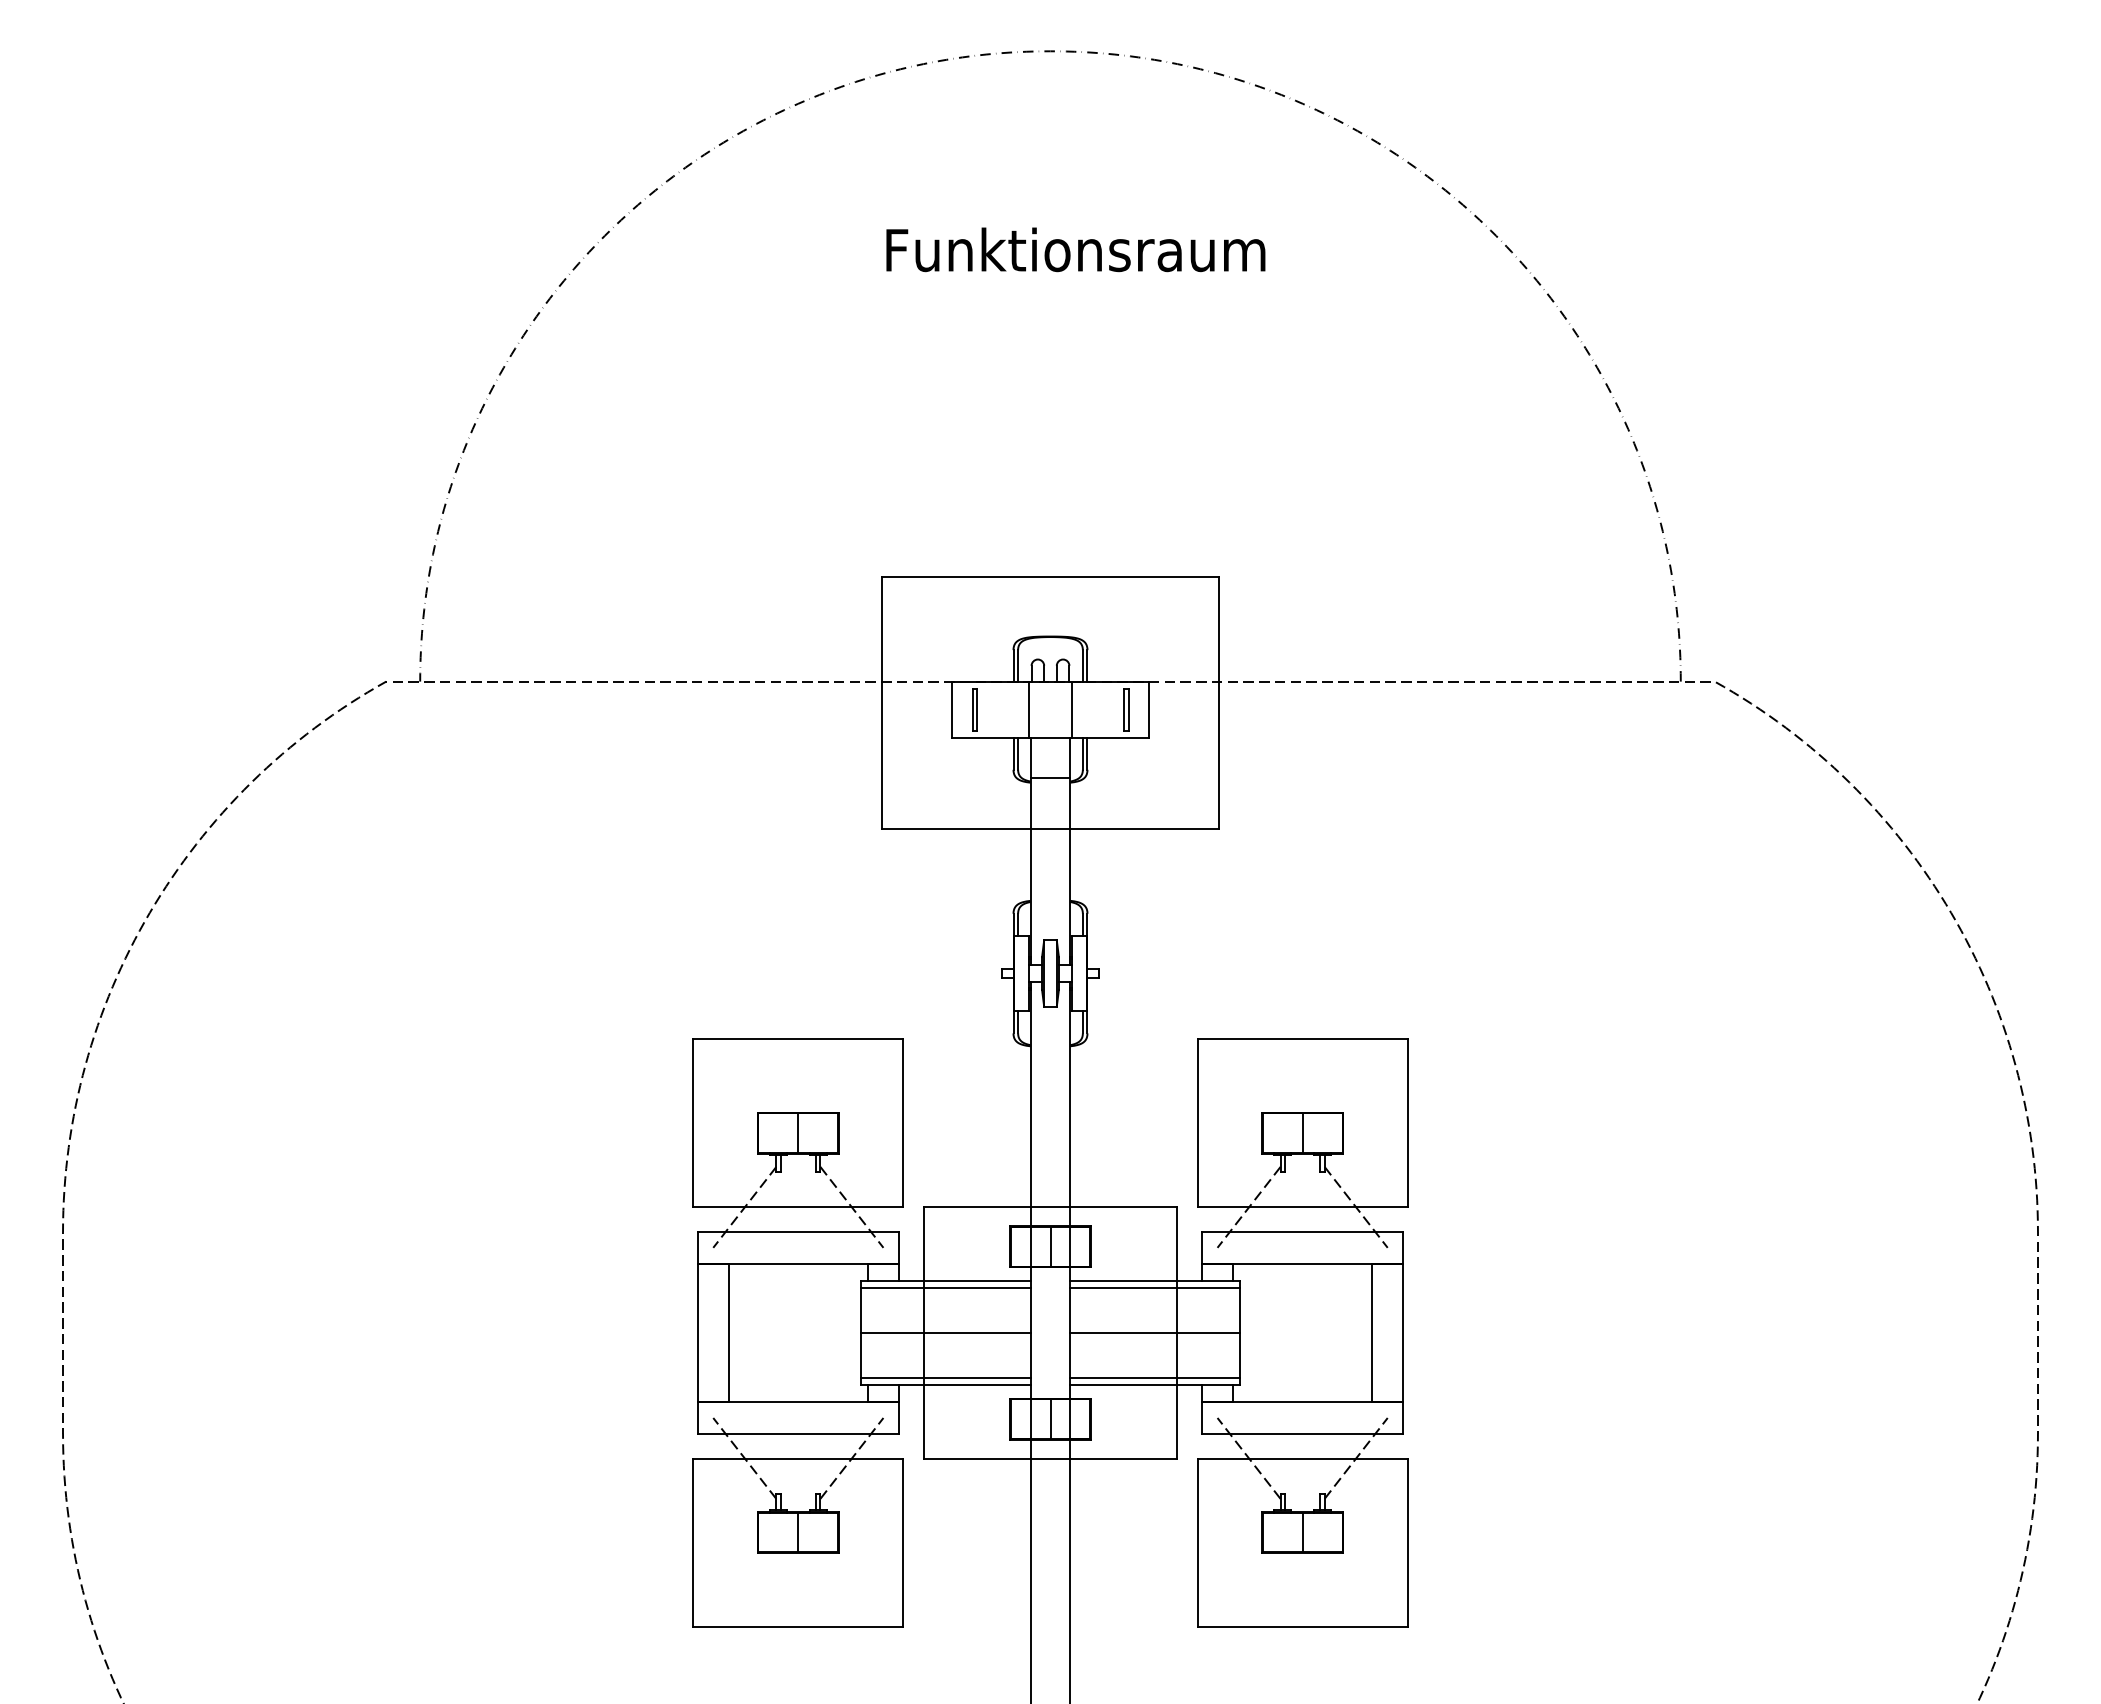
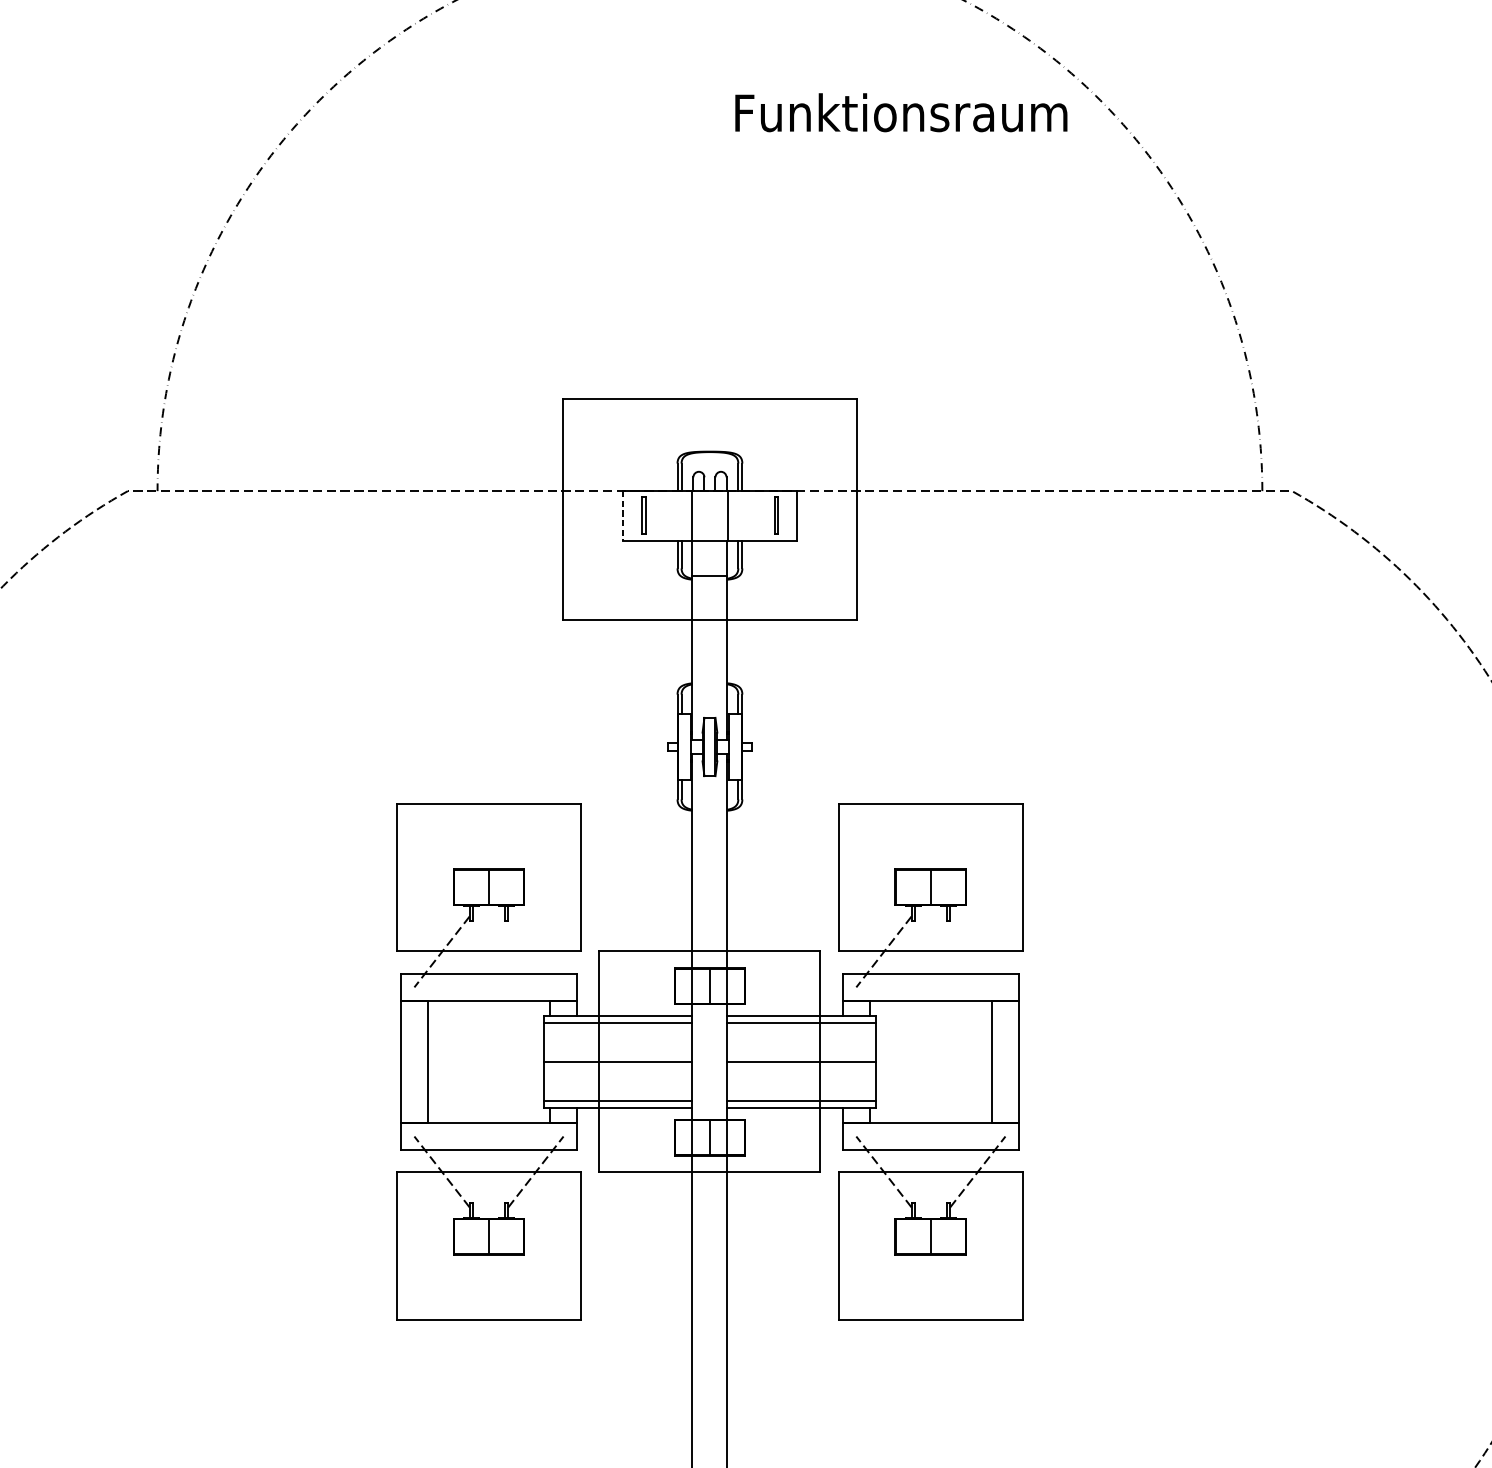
text: (1075, 249) -> (901, 112), moved
line: (951, 710) -> (623, 516), solid -> dashed
line: (851, 1206) -> (535, 951), removed
line: (1355, 1206) -> (977, 951), removed

